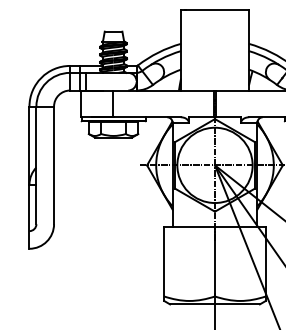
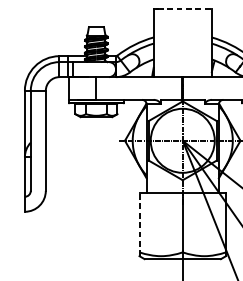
line: (217, 10) -> (184, 9), solid -> dashed
line: (164, 263) -> (139, 224), solid -> dashed

